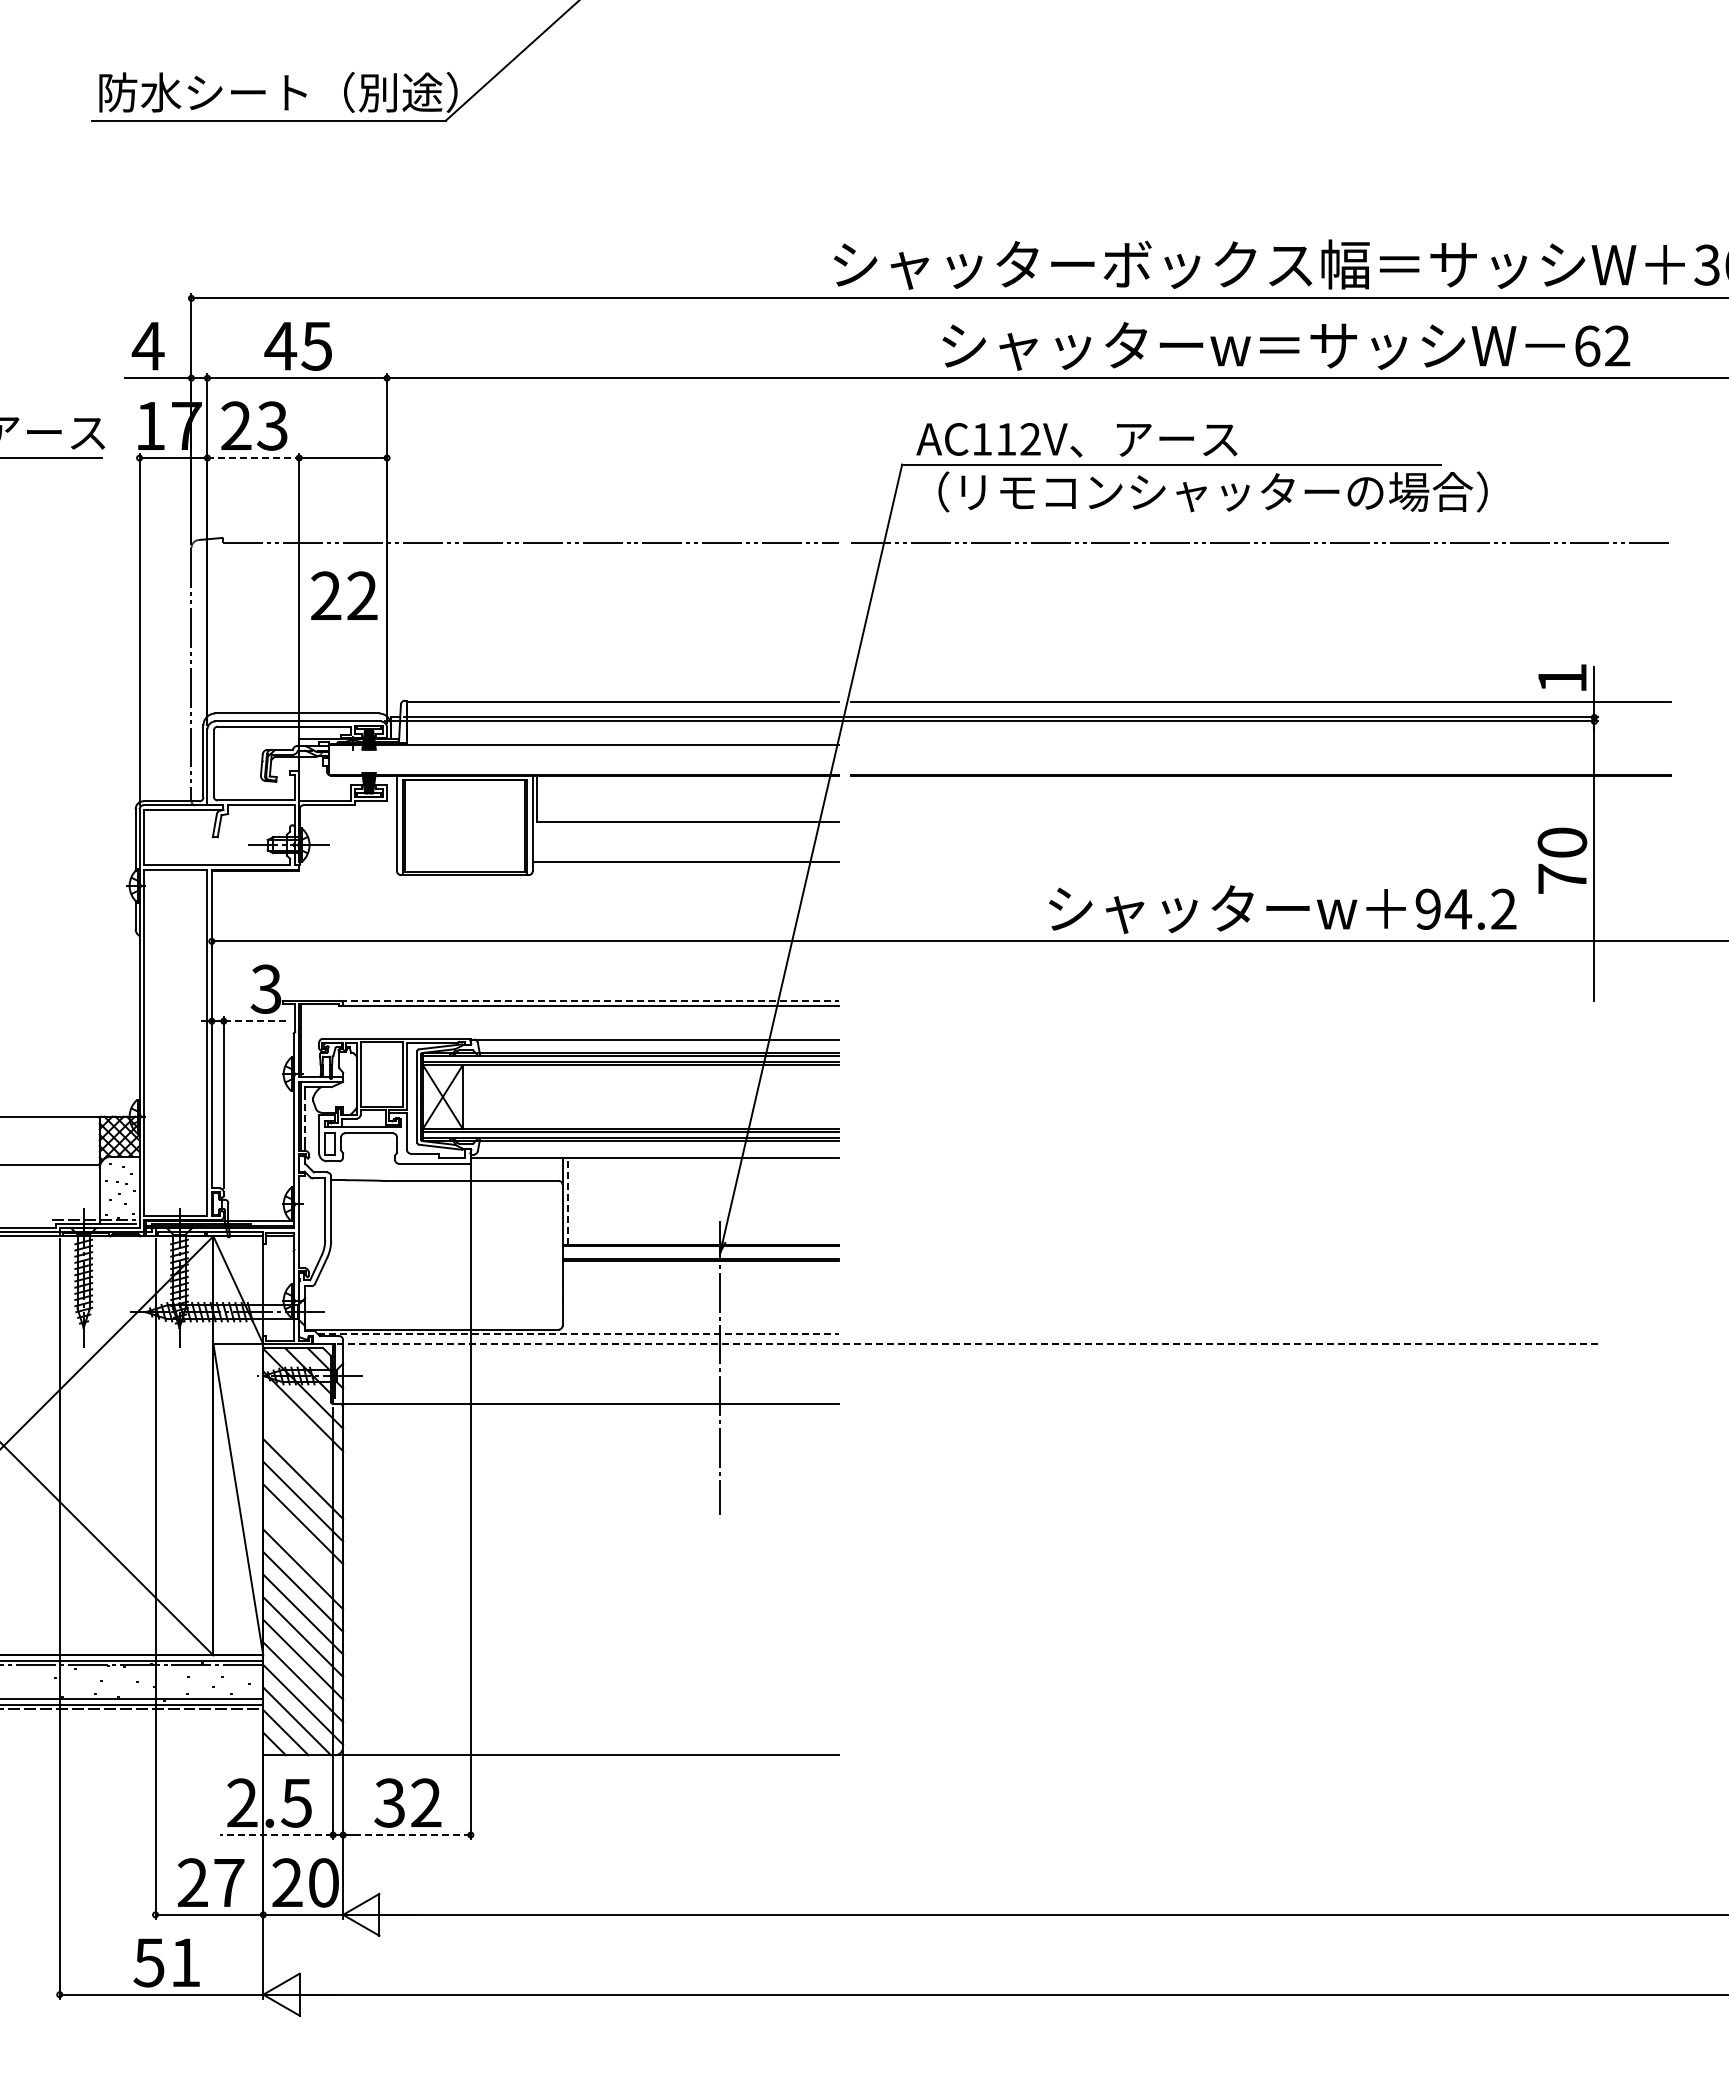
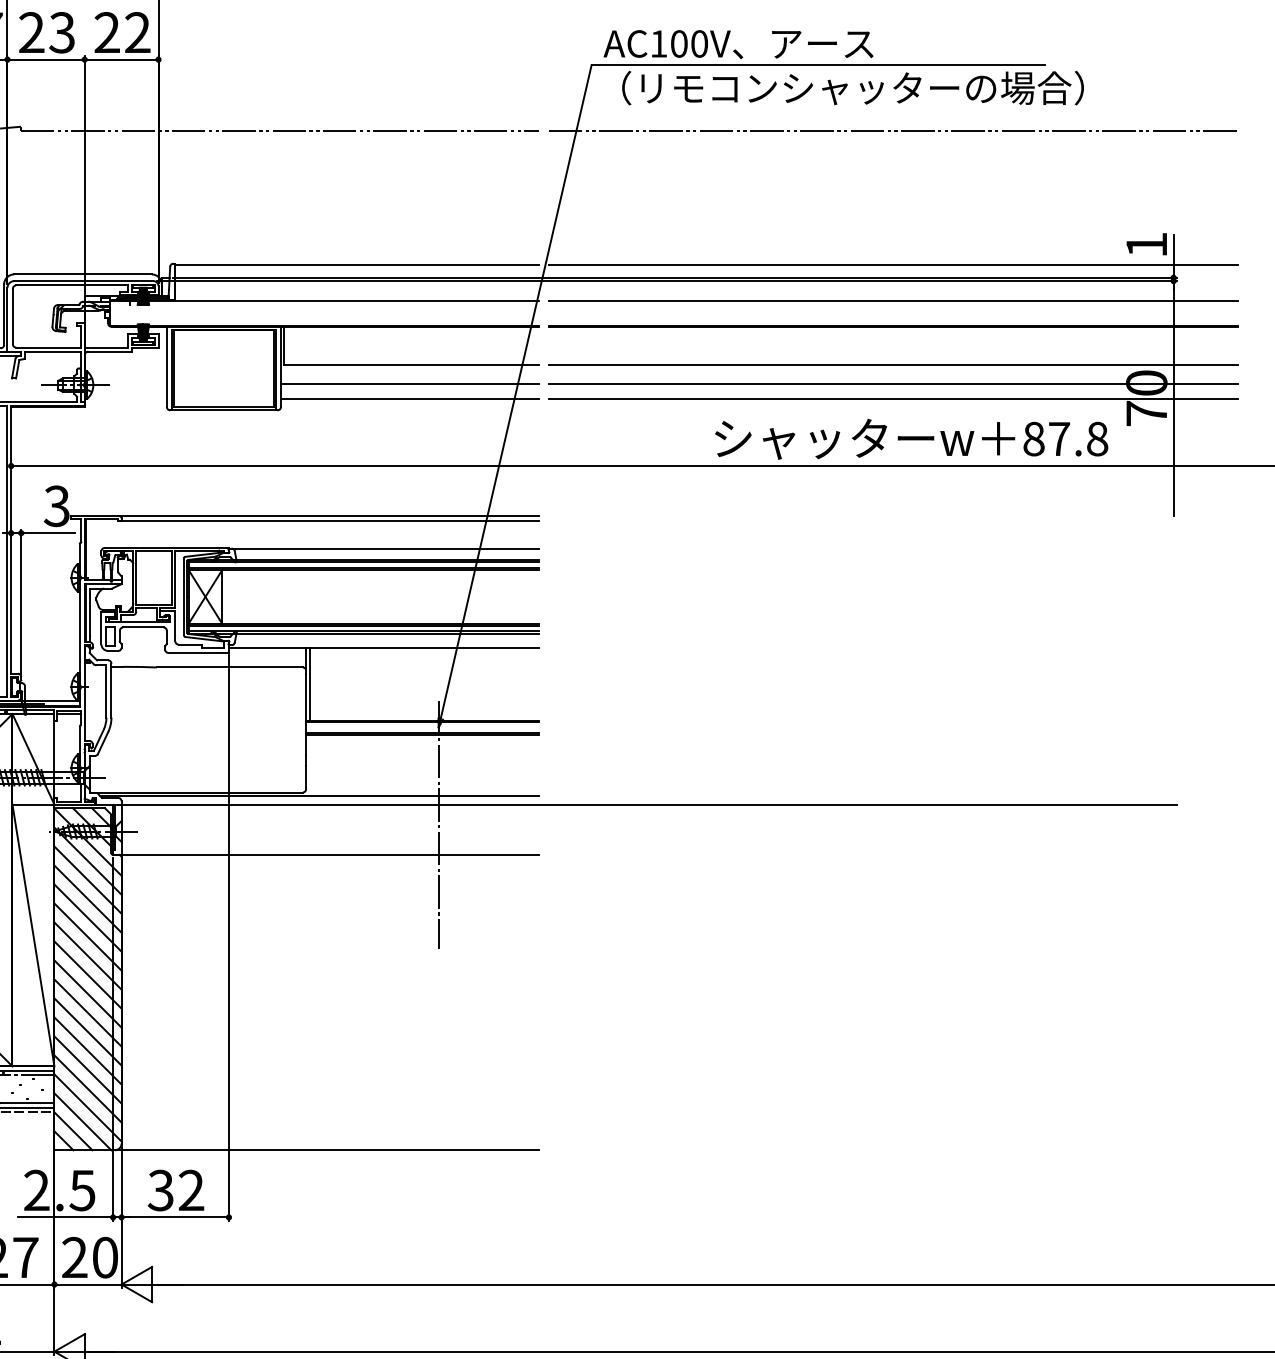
text: (1018, 439) -> (689, 44), AC112V -> AC100V
line: (253, 458) -> (46, 60), dashed -> solid
text: (344, 595) -> (122, 32), moved
line: (1261, 744) -> (893, 300), added
line: (1261, 821) -> (893, 365), added
line: (685, 843) -> (409, 383), added
line: (1261, 843) -> (893, 383), added
line: (1261, 861) -> (893, 398), added
text: (1465, 908) -> (1065, 438), 94.2 -> 87.8
line: (590, 1000) -> (329, 515), dashed -> solid
line: (256, 1021) -> (48, 533), dashed -> solid
line: (305, 1120) -> (89, 616), dashed -> solid
line: (567, 1200) -> (310, 683), dashed -> solid
line: (578, 1334) -> (319, 796), dashed -> solid
line: (967, 1344) -> (646, 804), dashed -> solid
line: (303, 1433) -> (88, 879), added
line: (303, 1456) -> (88, 899), added
line: (303, 1546) -> (88, 974), added
line: (276, 1835) -> (65, 1217), dashed -> solid
line: (407, 1835) -> (175, 1217), dashed -> solid

